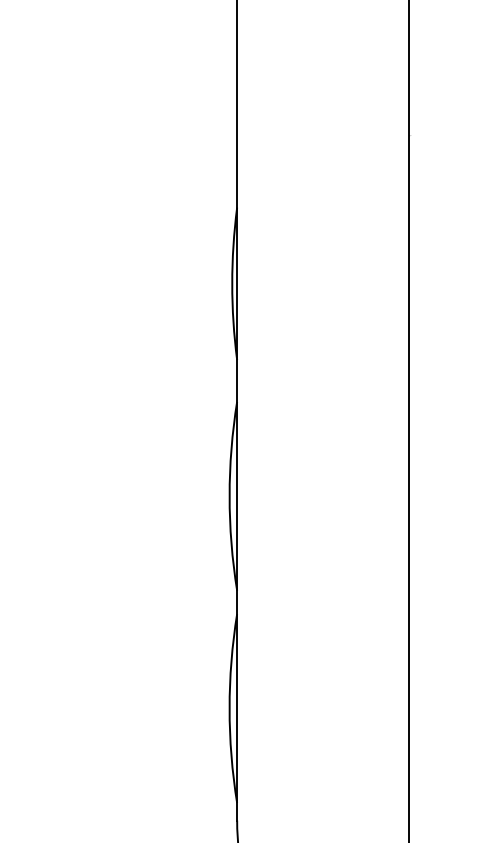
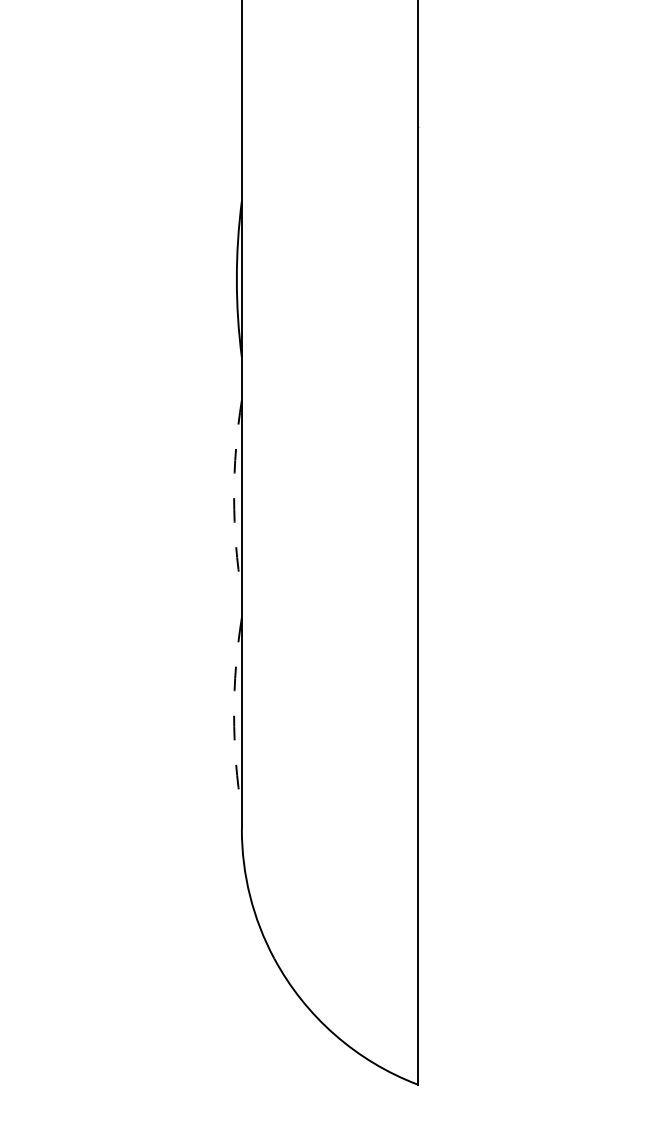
arc: (229, 496) -> (234, 497), solid -> dashed
arc: (229, 708) -> (234, 714), solid -> dashed

